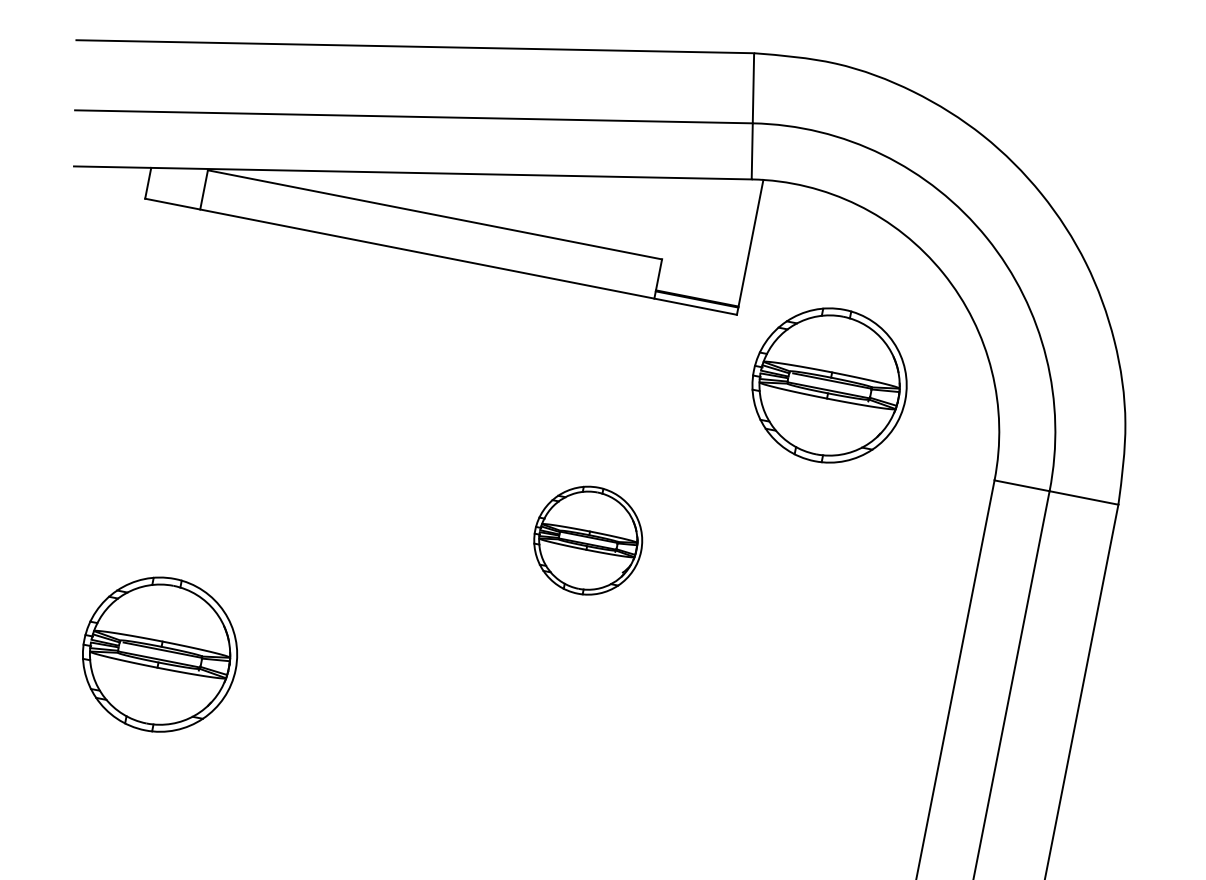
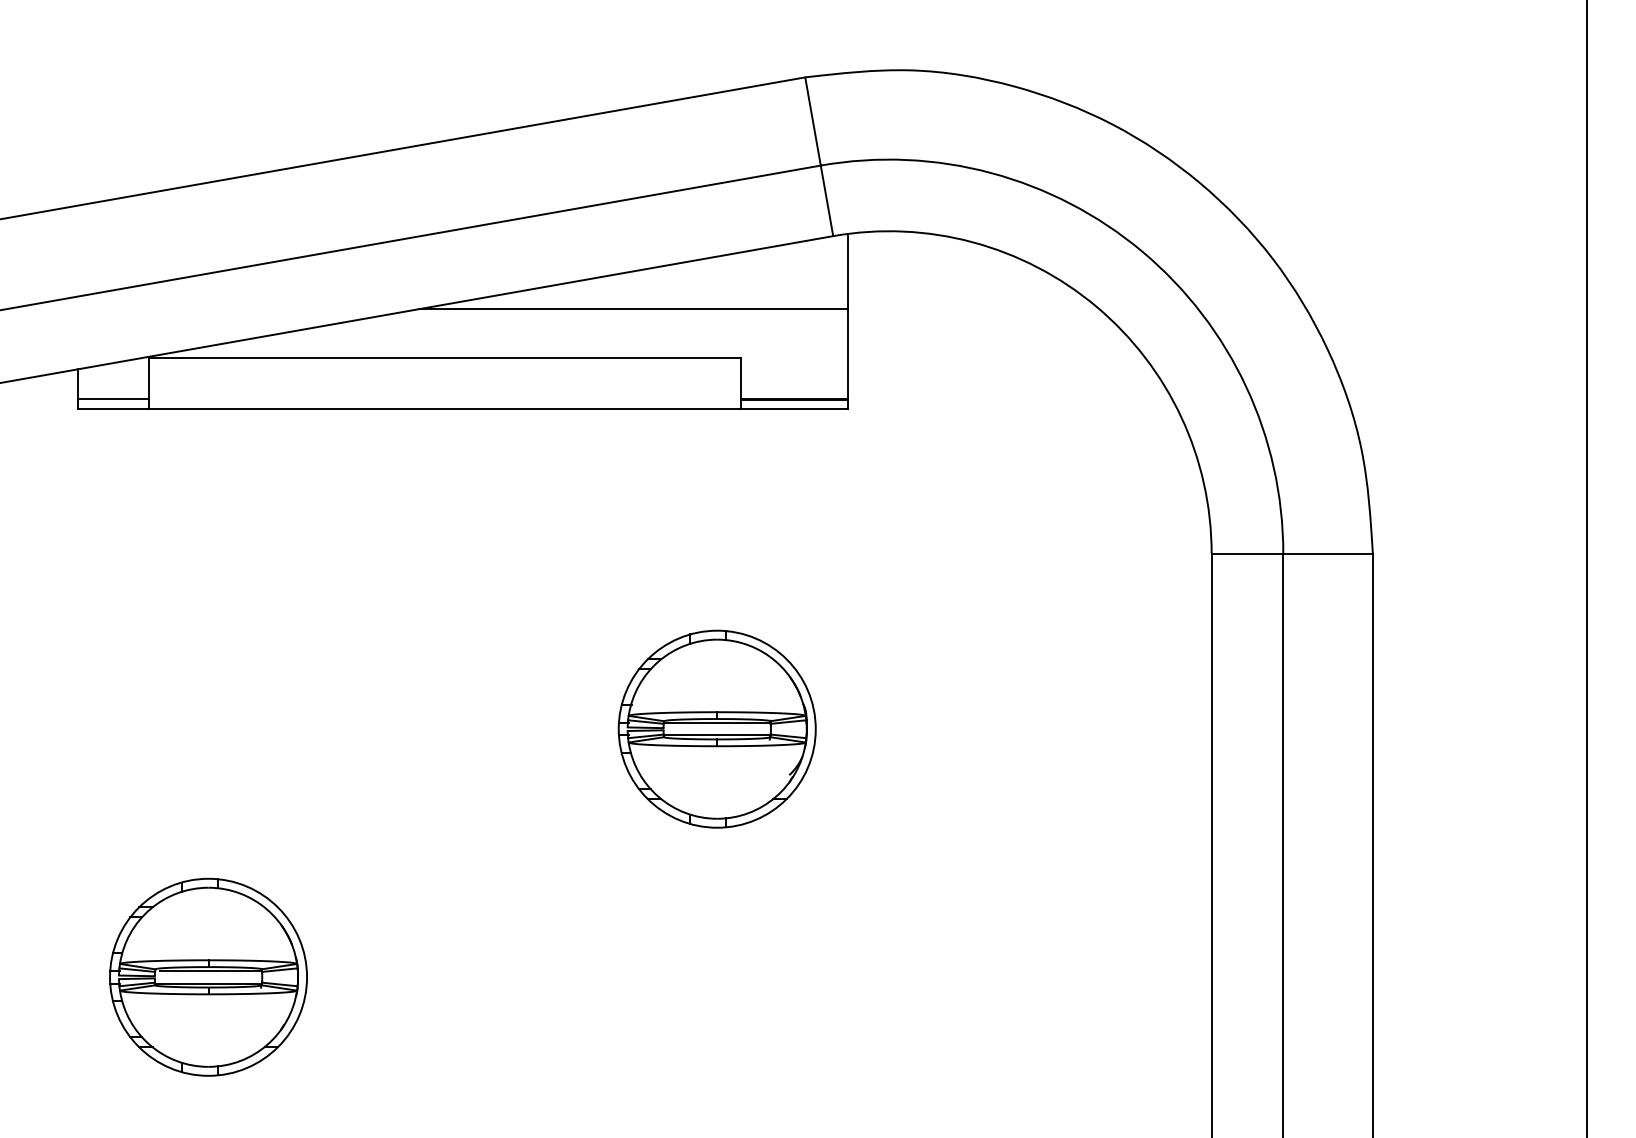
line: (174, 195) -> (113, 398), added
line: (587, 205) -> (633, 309), added
part: (829, 384) -> (981, 474), removed
part: (587, 540) -> (716, 728), size x1.43

